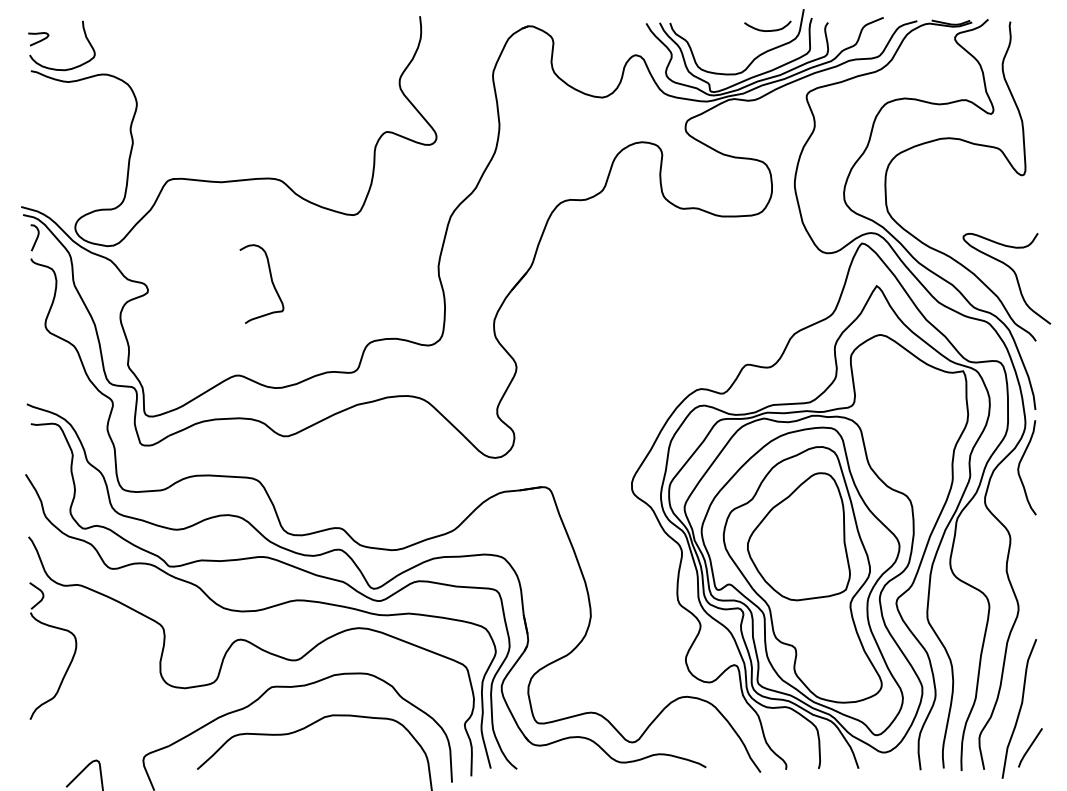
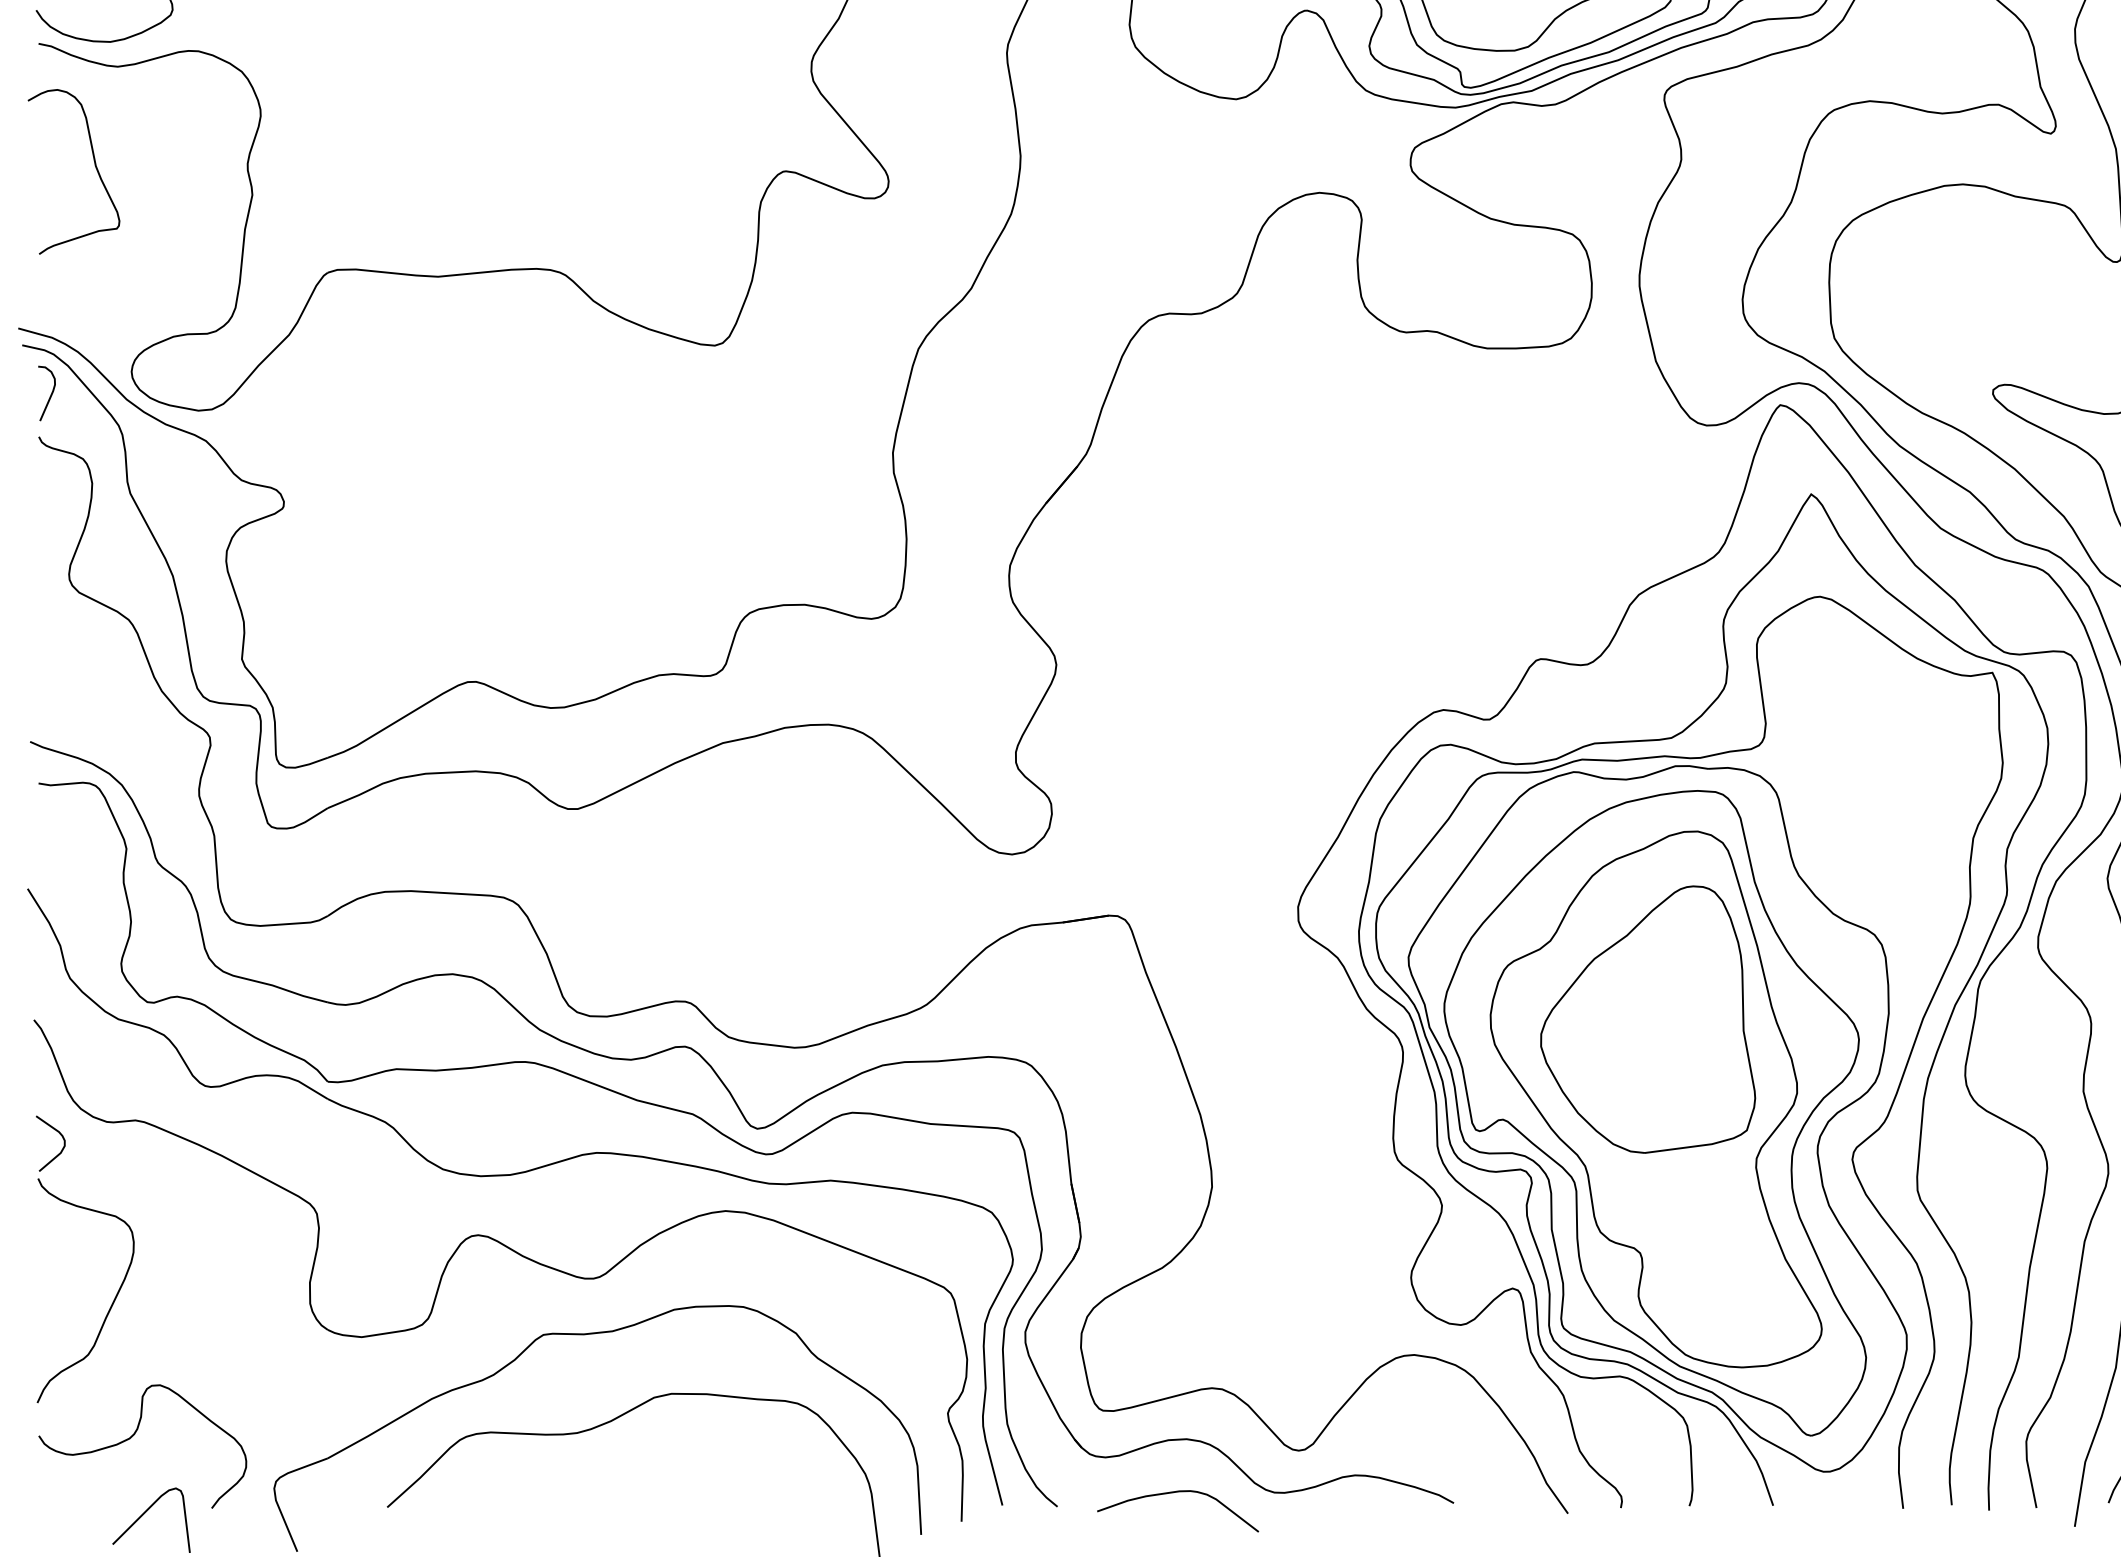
curve: (270, 279) -> (92, 161), moved
curve: (76, 735) -> (134, 1436), added
curve: (572, 763) -> (1173, 1494), added

